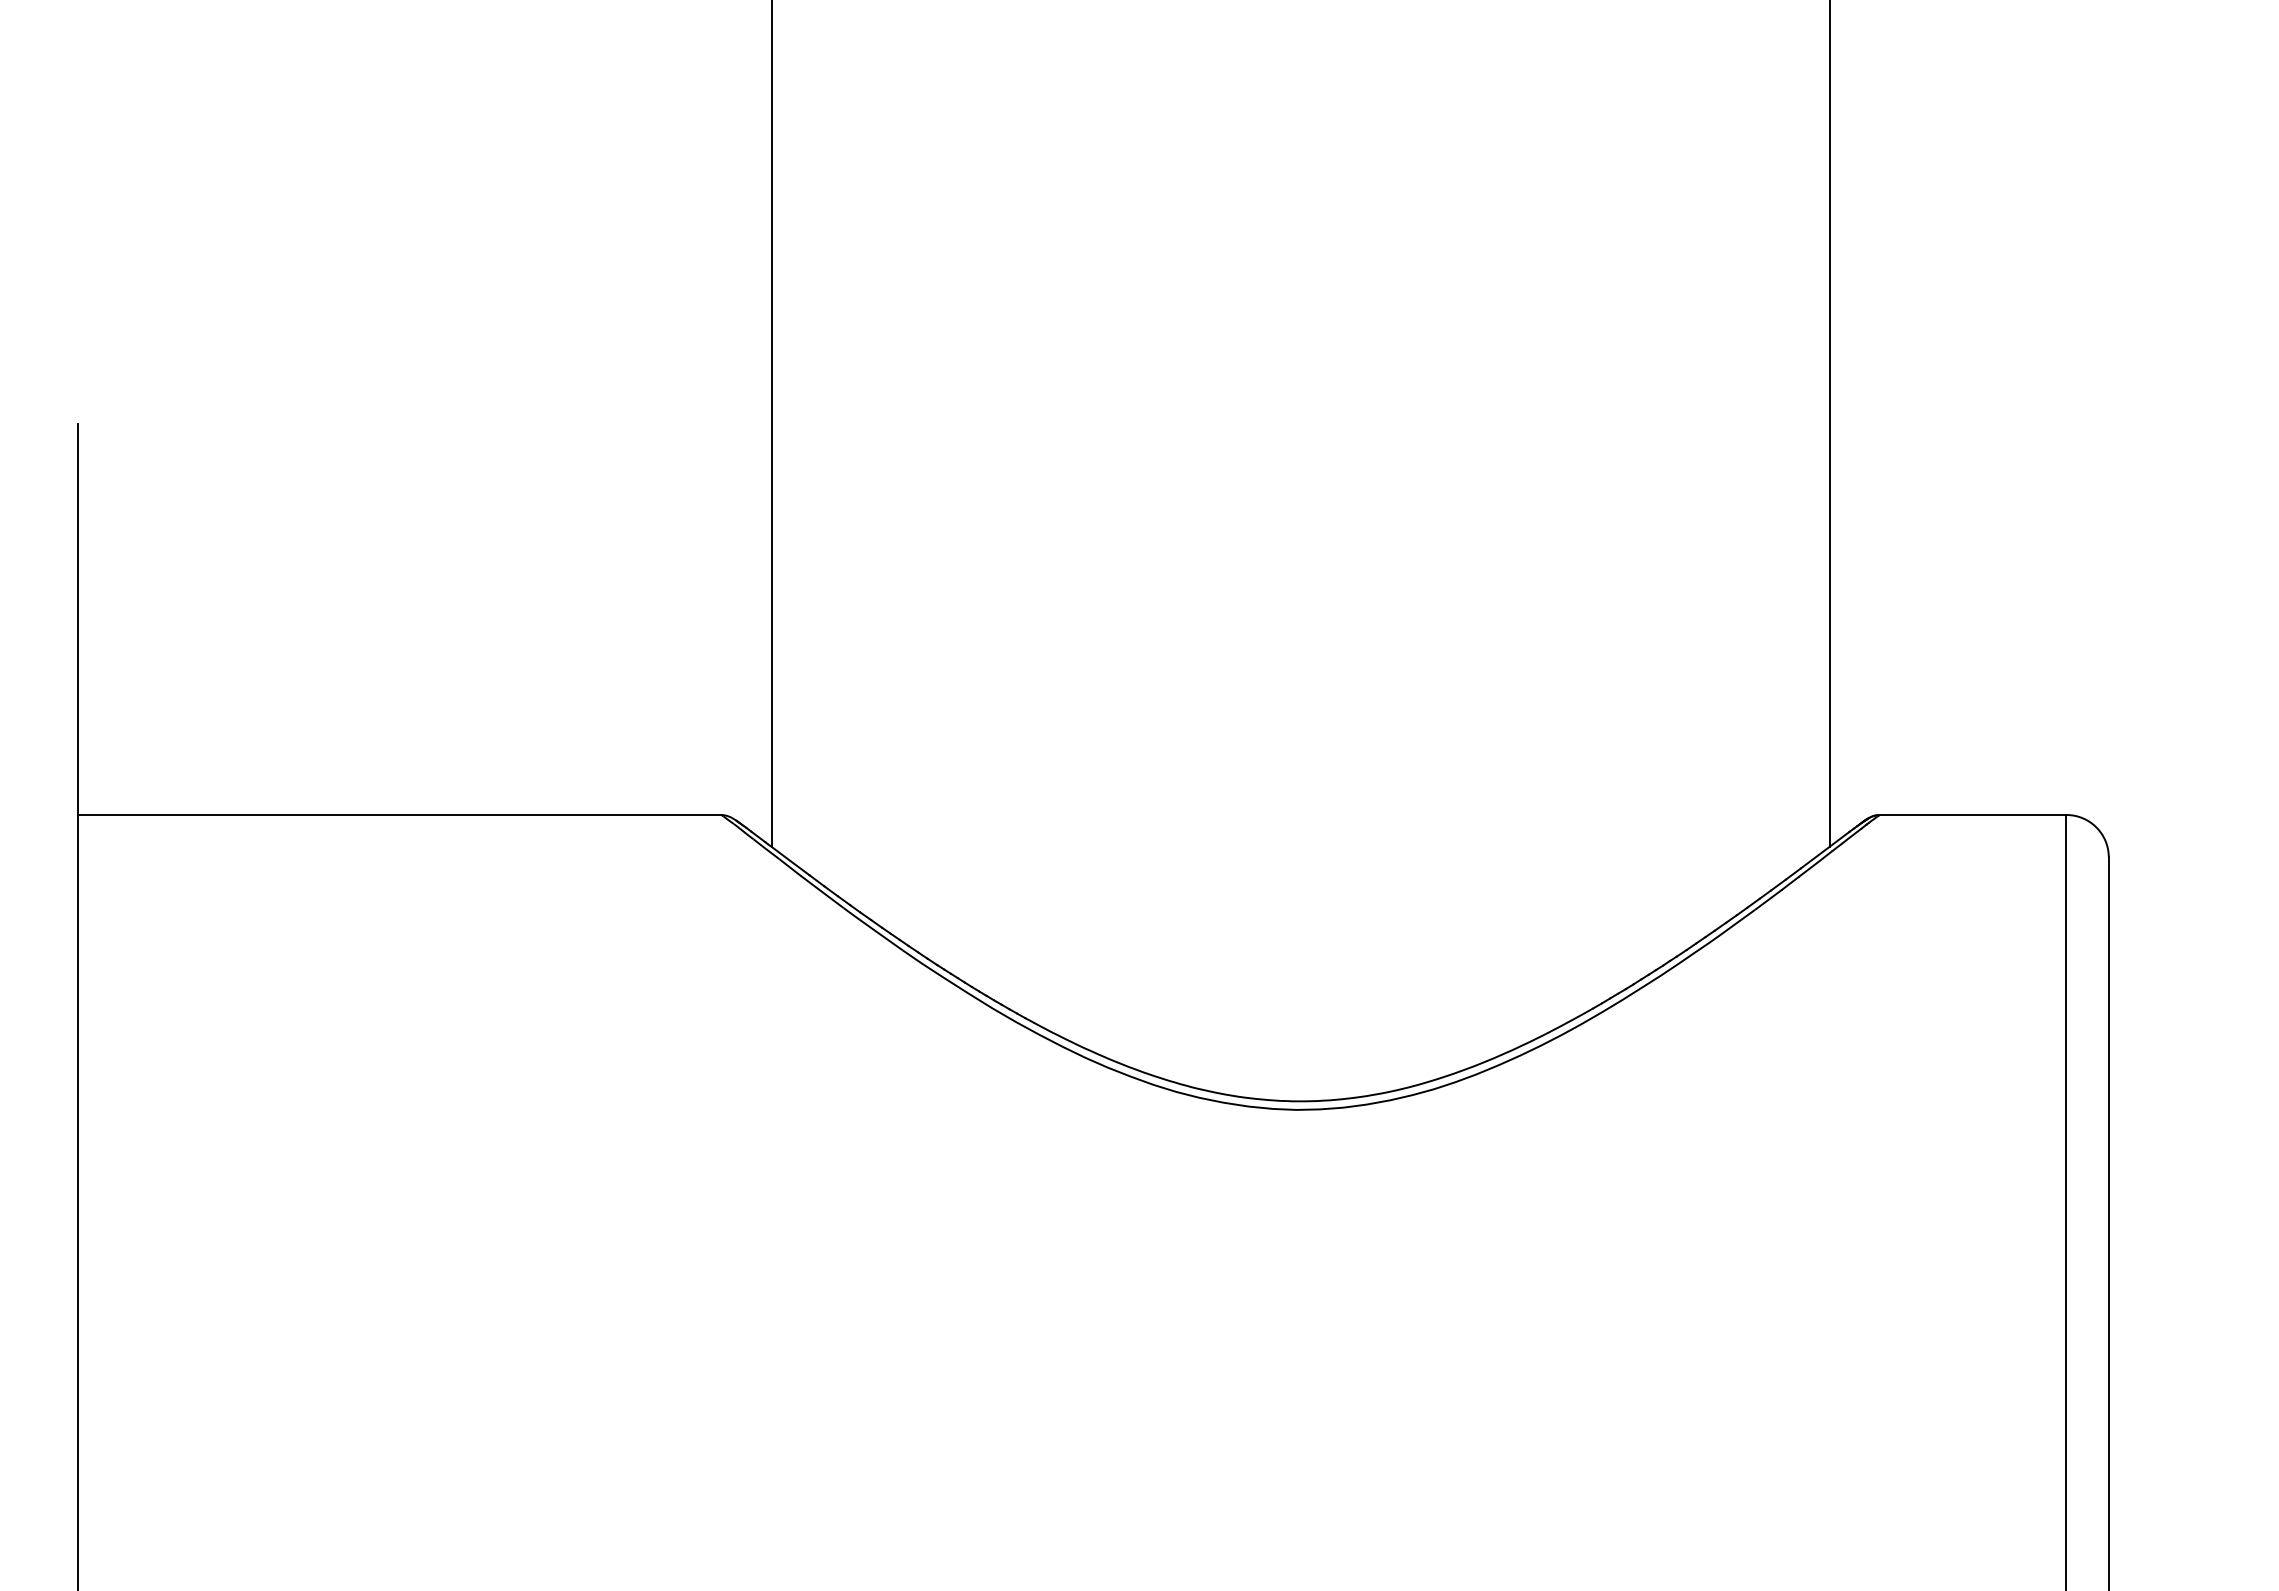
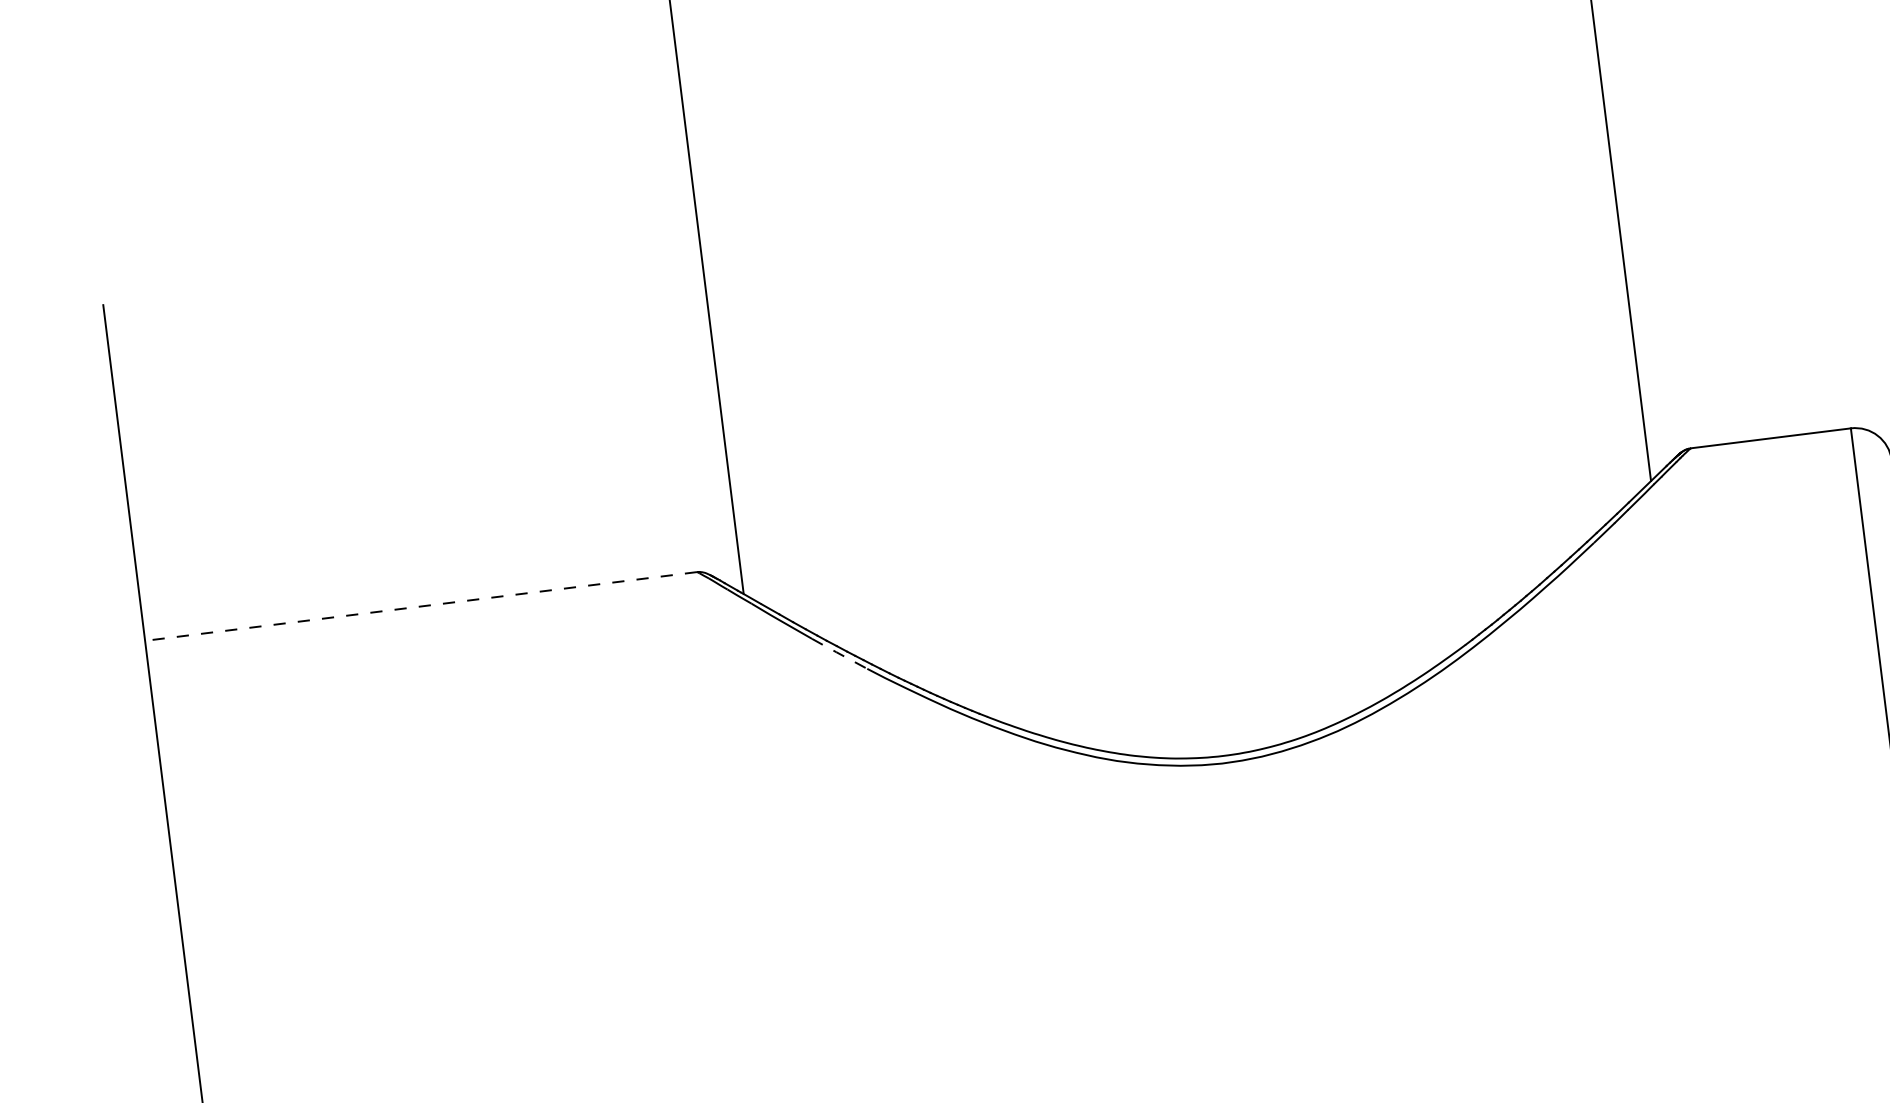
line: (399, 815) -> (421, 606), solid -> dashed
line: (872, 928) -> (838, 653), solid -> dashed

